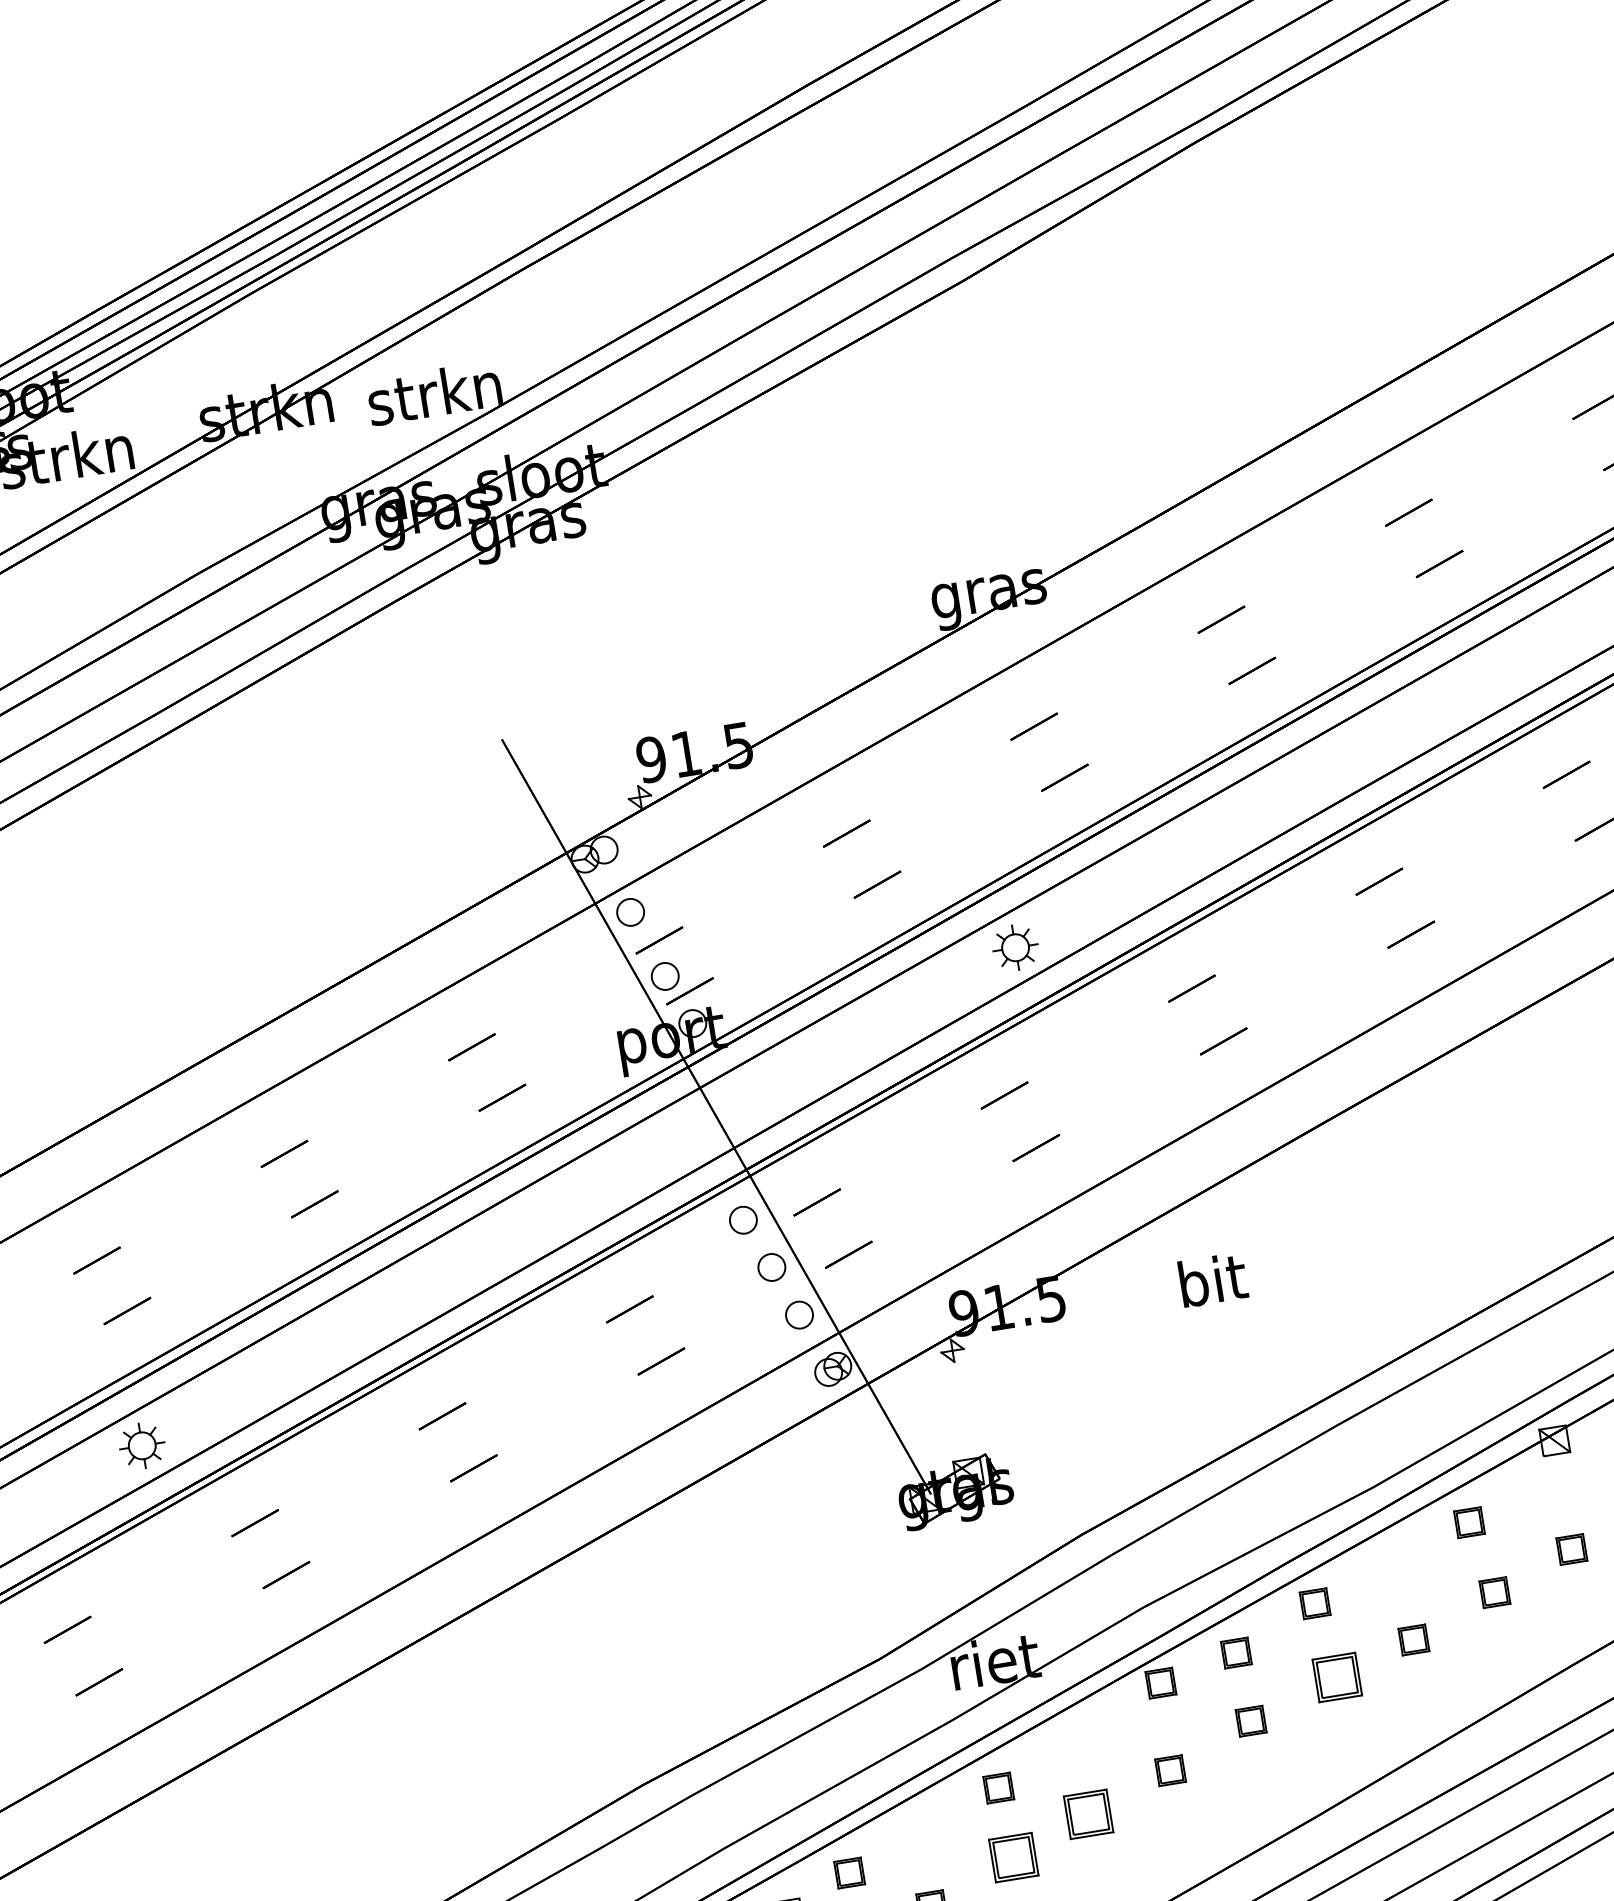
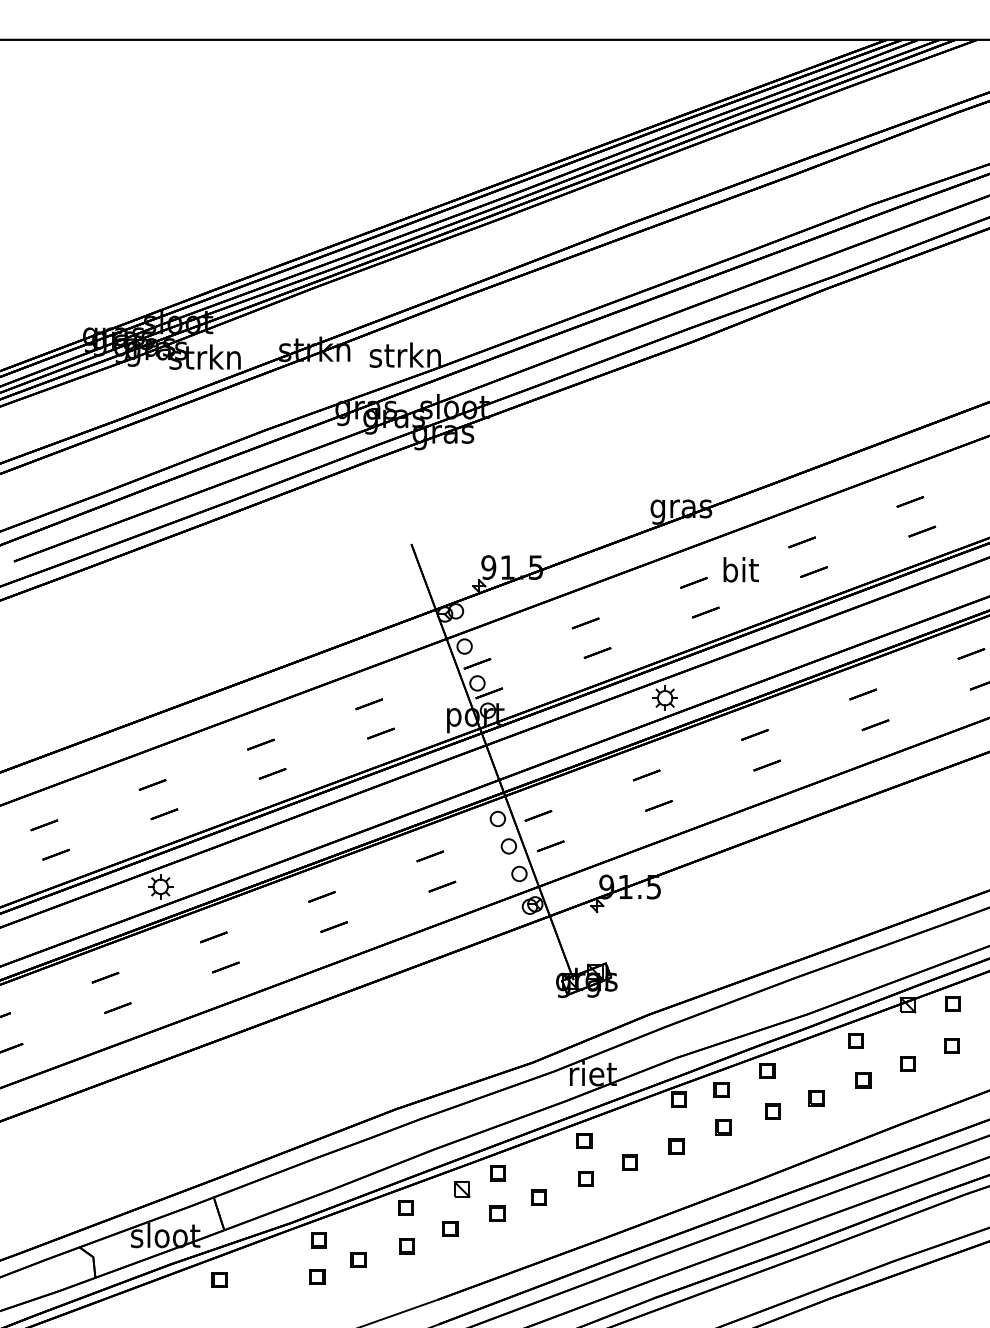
text: (1211, 1279) -> (740, 569), moved
part: (1336, 1677) -> (772, 1111), size x0.62
part: (1088, 1813) -> (629, 1162), size x0.62
part: (1012, 1856) -> (585, 1178), size x0.62

